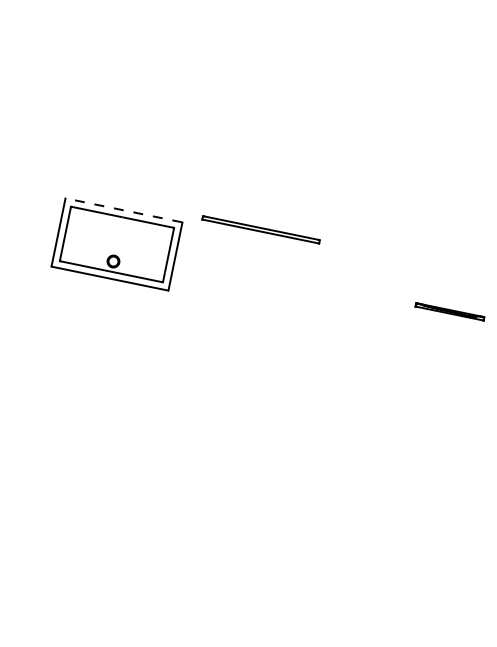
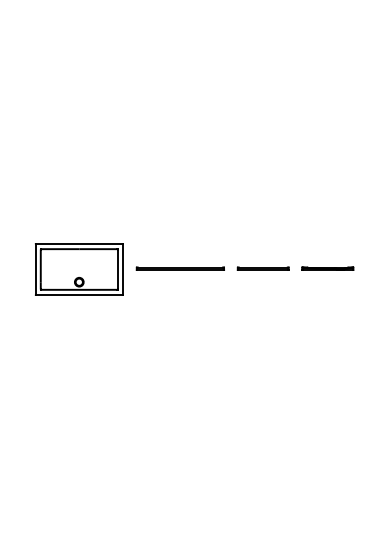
line: (122, 210) -> (78, 244), dashed -> solid
line: (259, 229) -> (179, 268), moved
line: (362, 293) -> (262, 268), added

